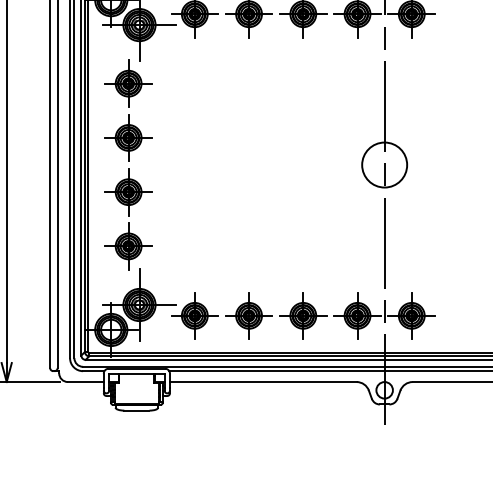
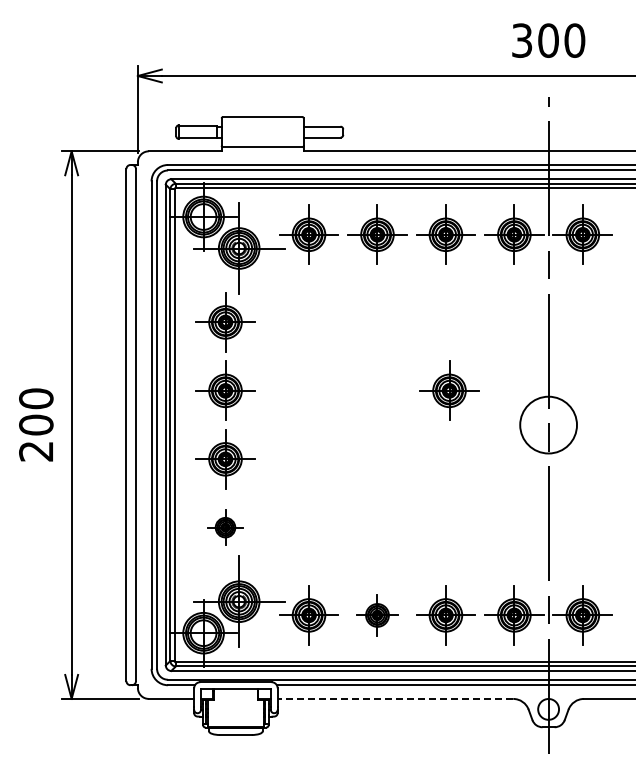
part: (306, 137) -> (449, 390), added
part: (128, 246) -> (225, 527), size x0.6
part: (249, 315) -> (377, 615), size x0.7
line: (263, 381) -> (395, 698), solid -> dashed

